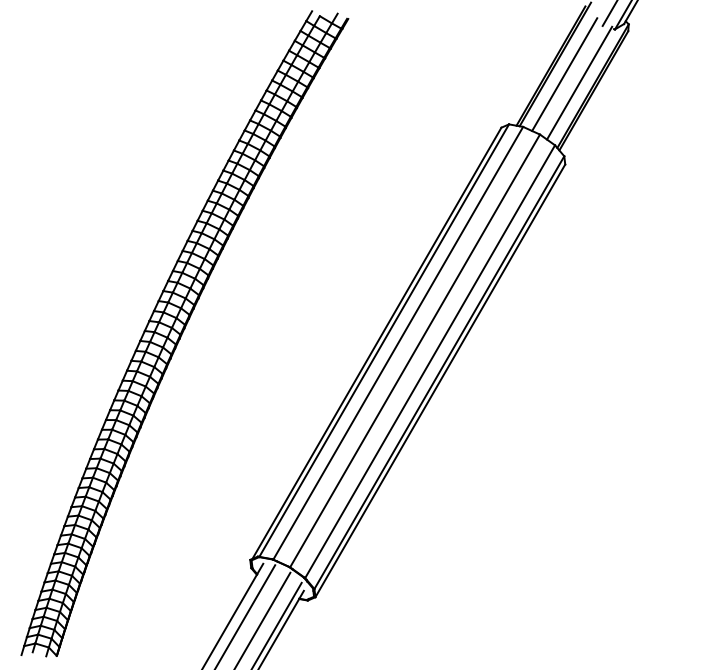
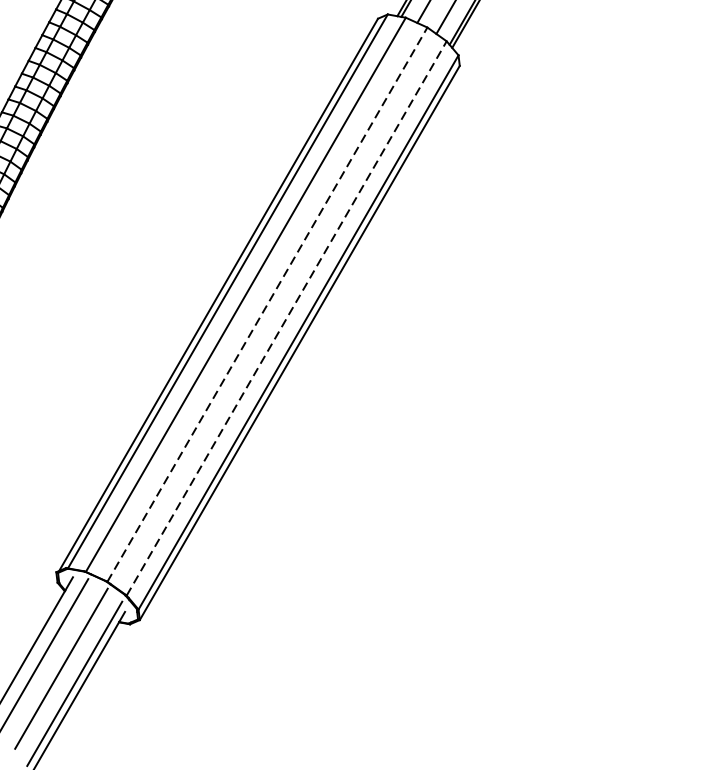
line: (415, 350) -> (267, 304), solid -> dashed
line: (430, 361) -> (287, 318), solid -> dashed

